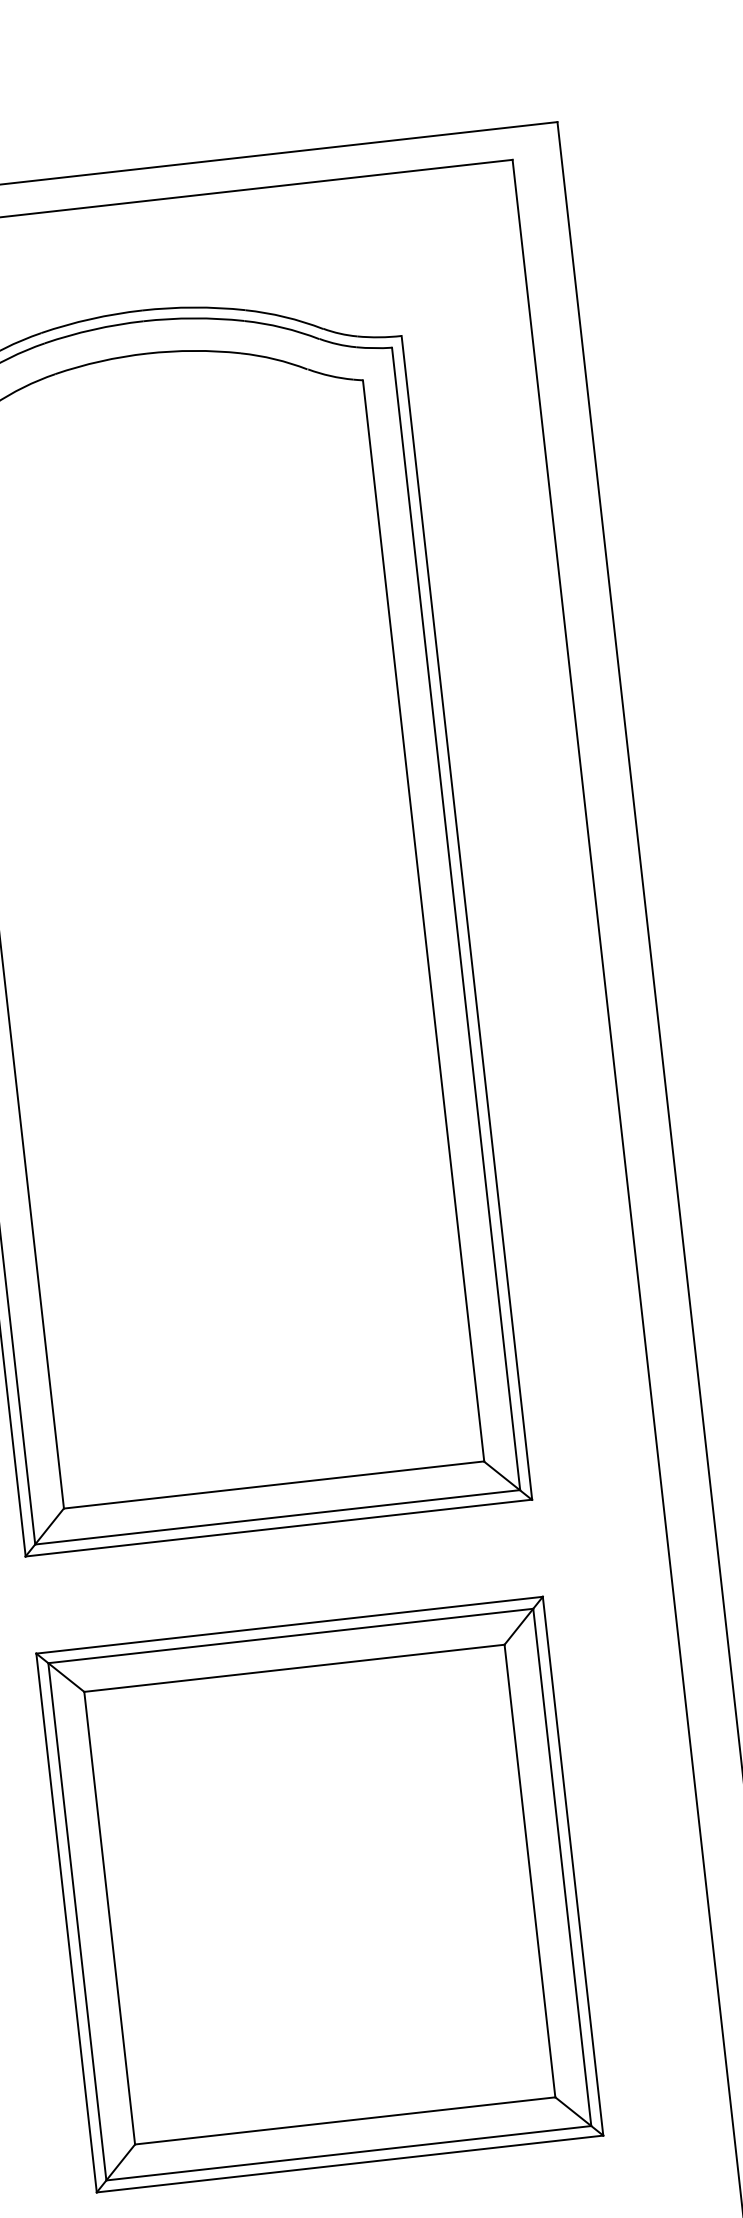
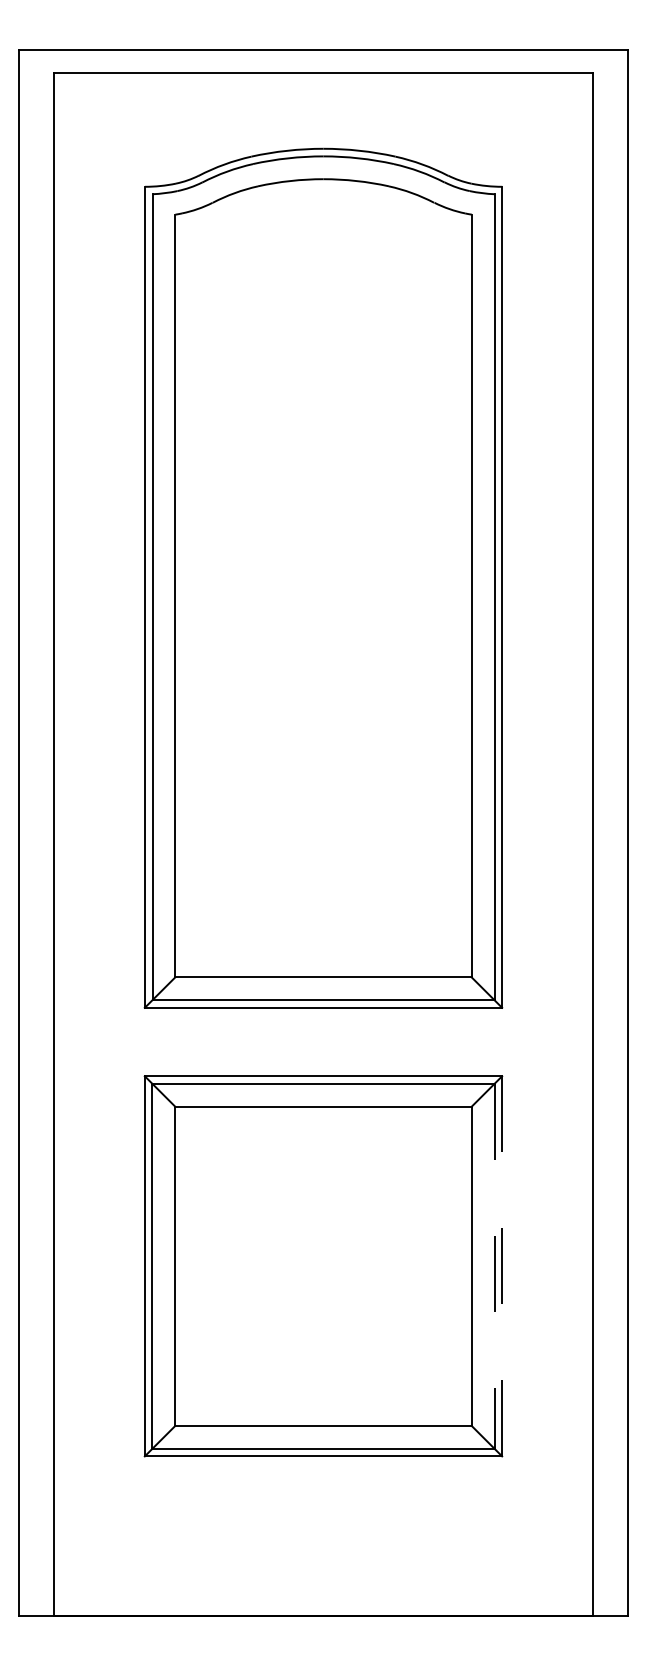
line: (573, 1866) -> (502, 1266), solid -> dashed
line: (562, 1867) -> (494, 1266), solid -> dashed

